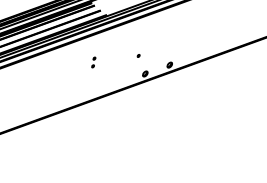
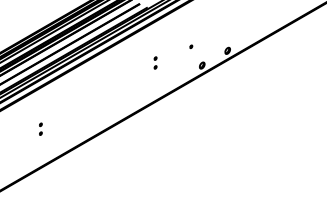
part: (93, 62) -> (155, 62), moved

